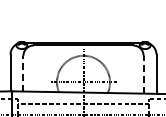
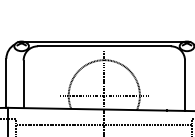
line: (23, 73) -> (23, 83), dashed -> solid
line: (143, 74) -> (184, 85), dashed -> solid

